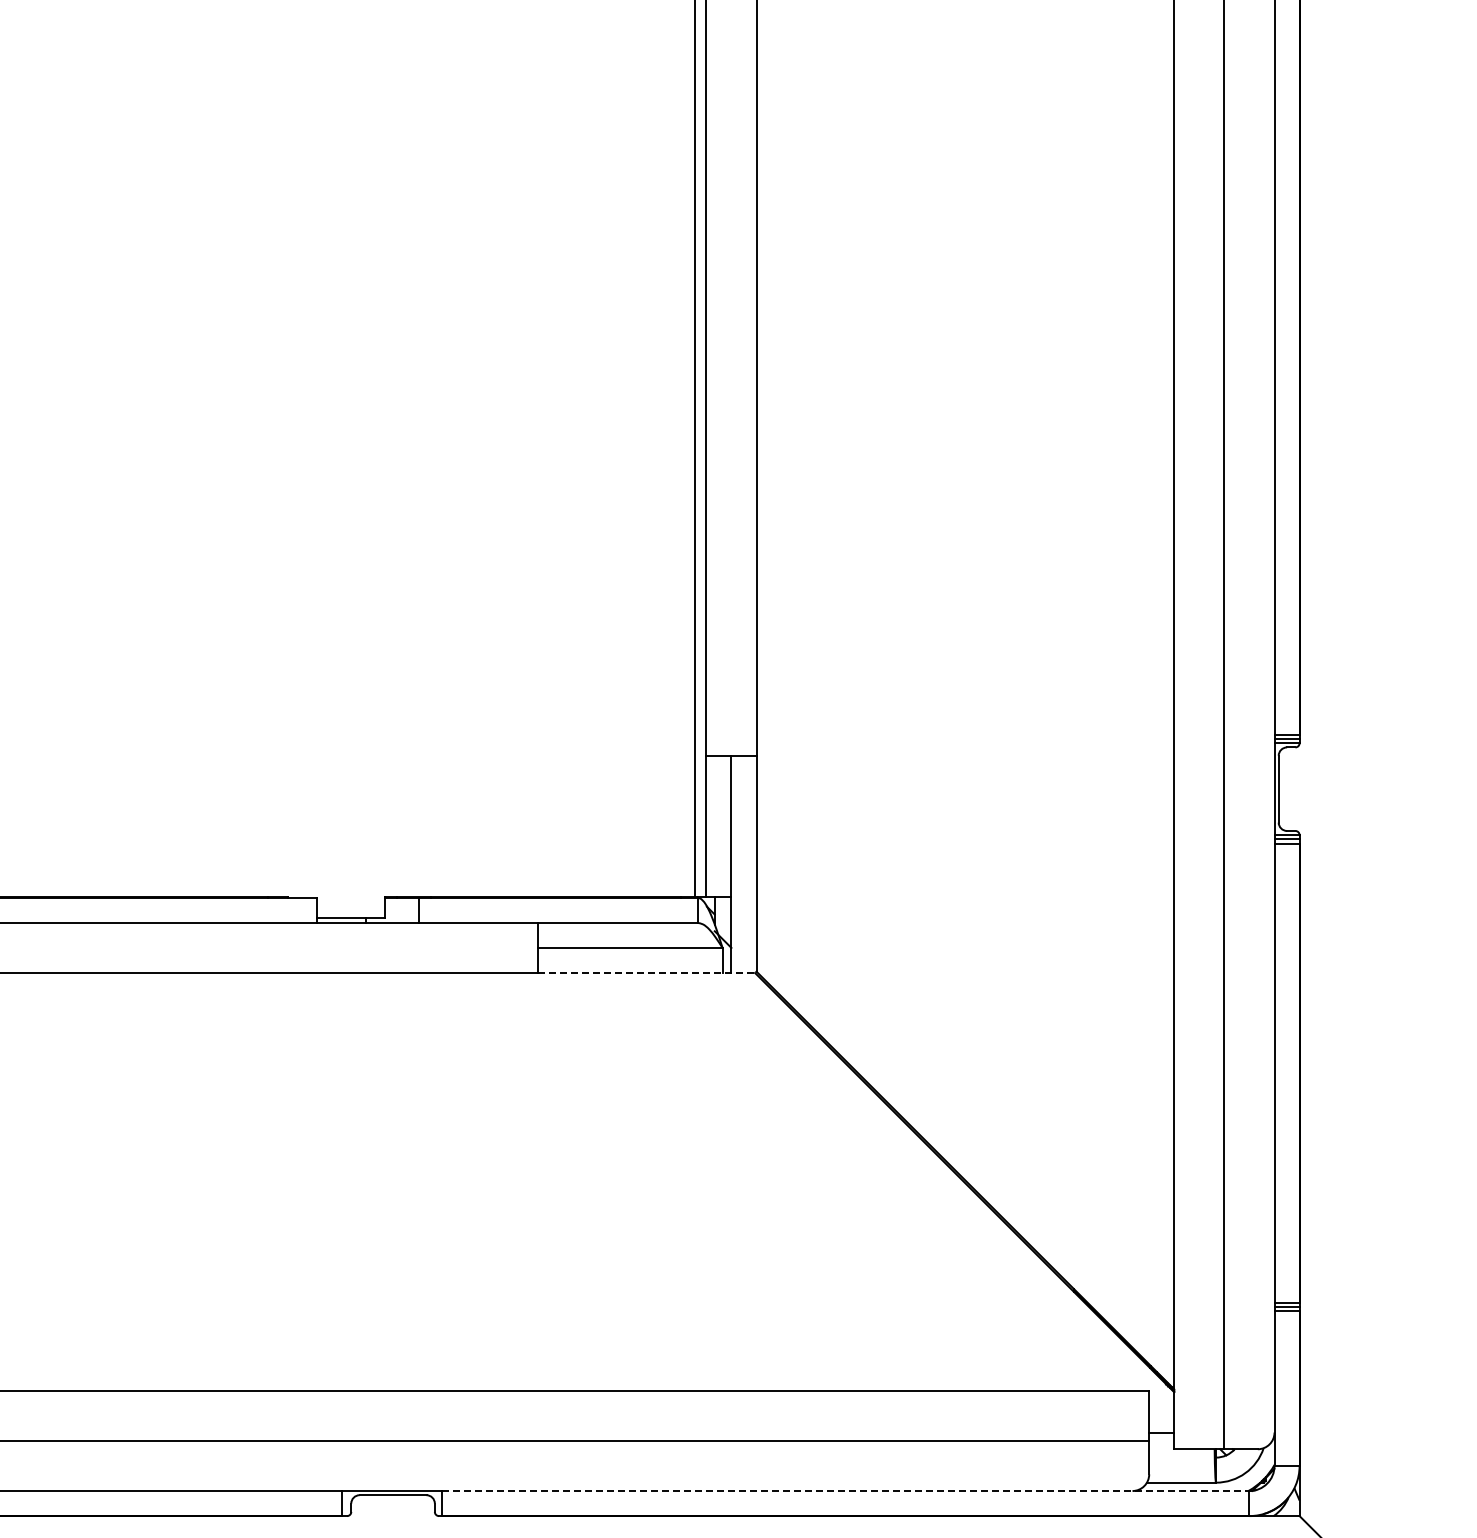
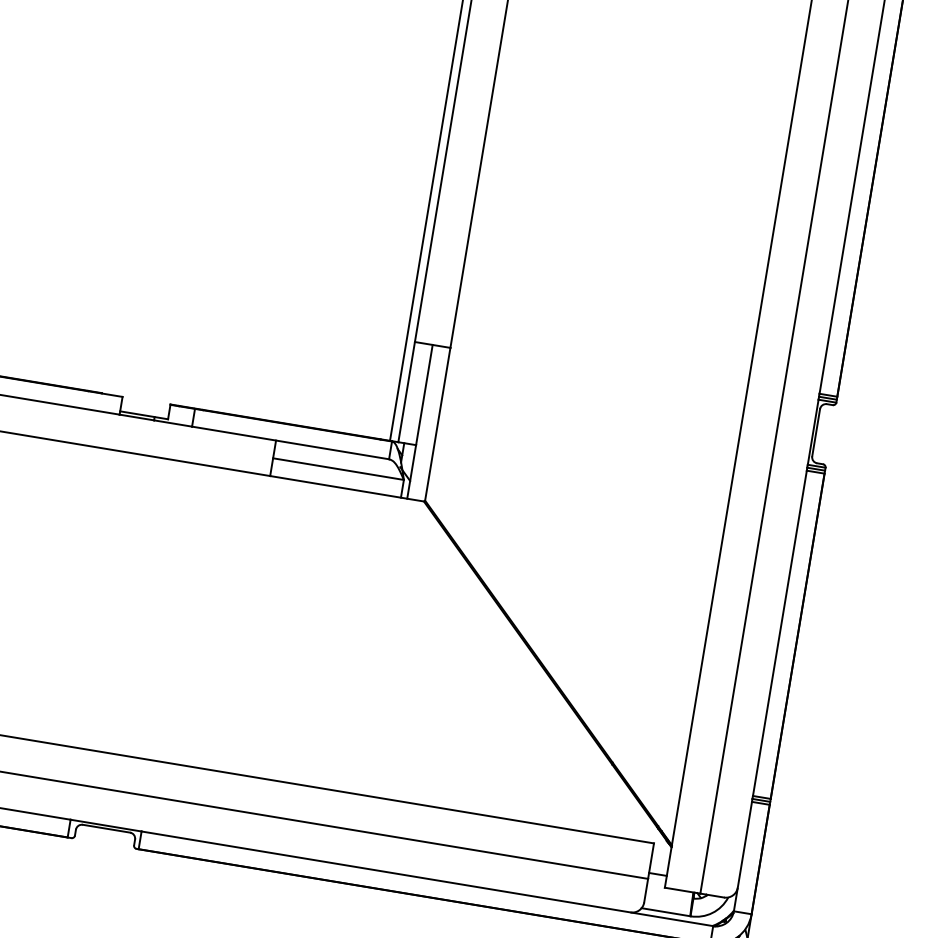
line: (646, 973) -> (347, 489), dashed -> solid
line: (845, 1491) -> (427, 879), dashed -> solid

